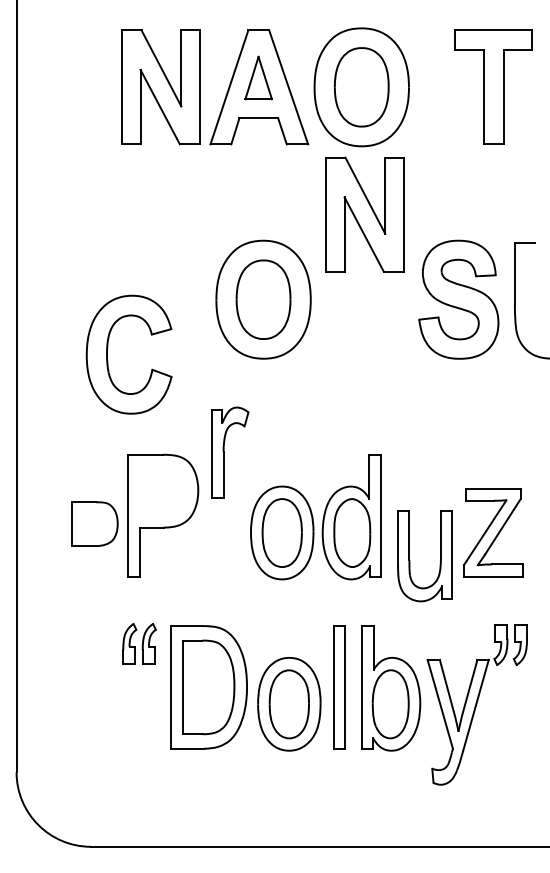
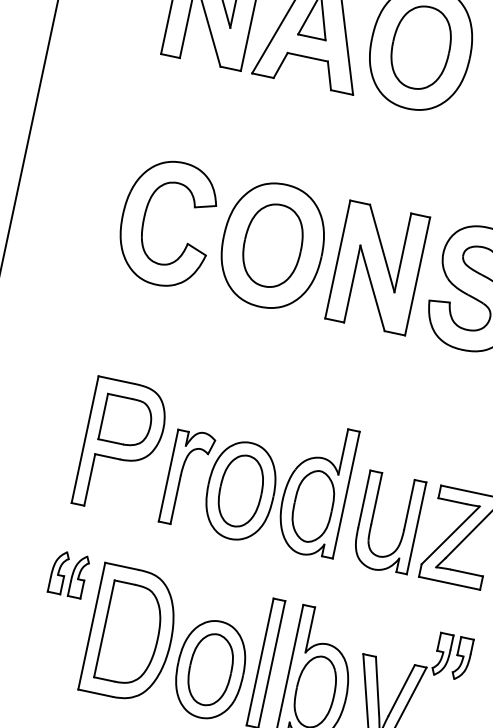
part: (364, 214) -> (377, 267), moved
part: (108, 360) -> (144, 224), moved
part: (230, 452) -> (187, 478), moved
part: (94, 523) -> (126, 420), moved
part: (410, 560) -> (372, 524), moved

